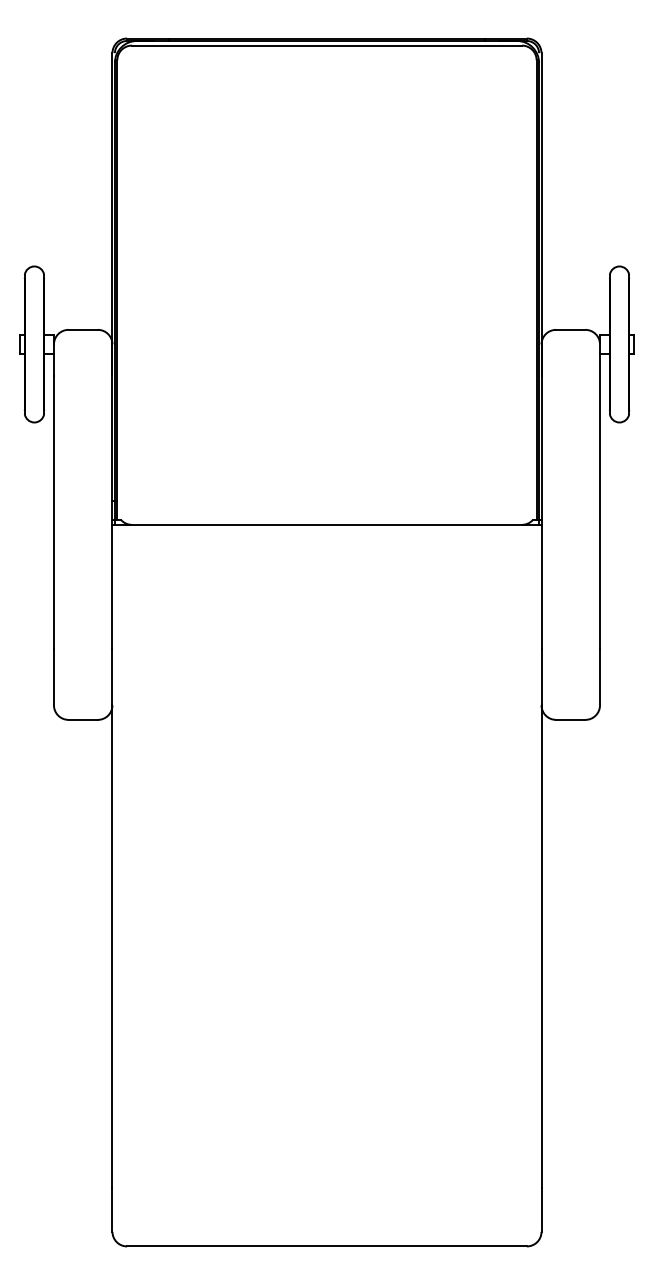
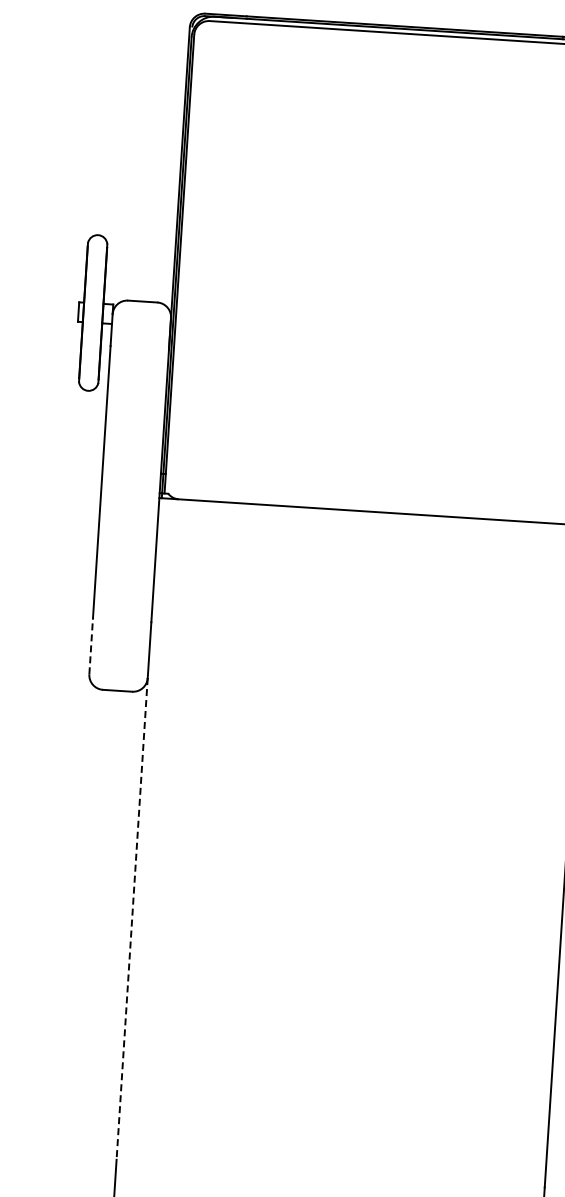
line: (53, 677) -> (90, 646), solid -> dashed
line: (112, 947) -> (132, 919), solid -> dashed

